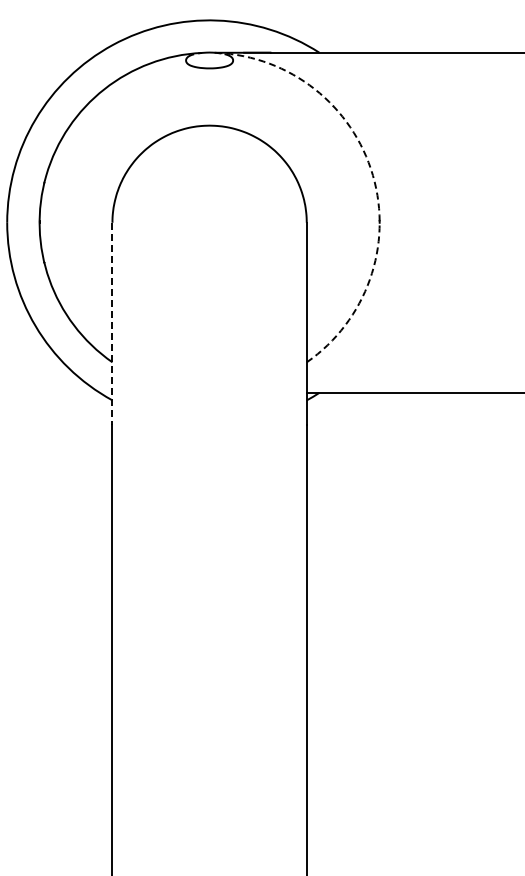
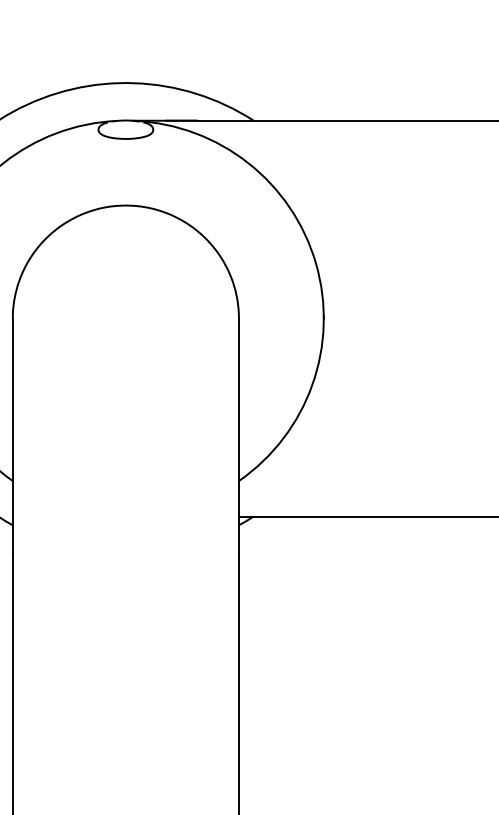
arc: (372, 175) -> (315, 263), dashed -> solid
line: (112, 324) -> (12, 436), dashed -> solid

